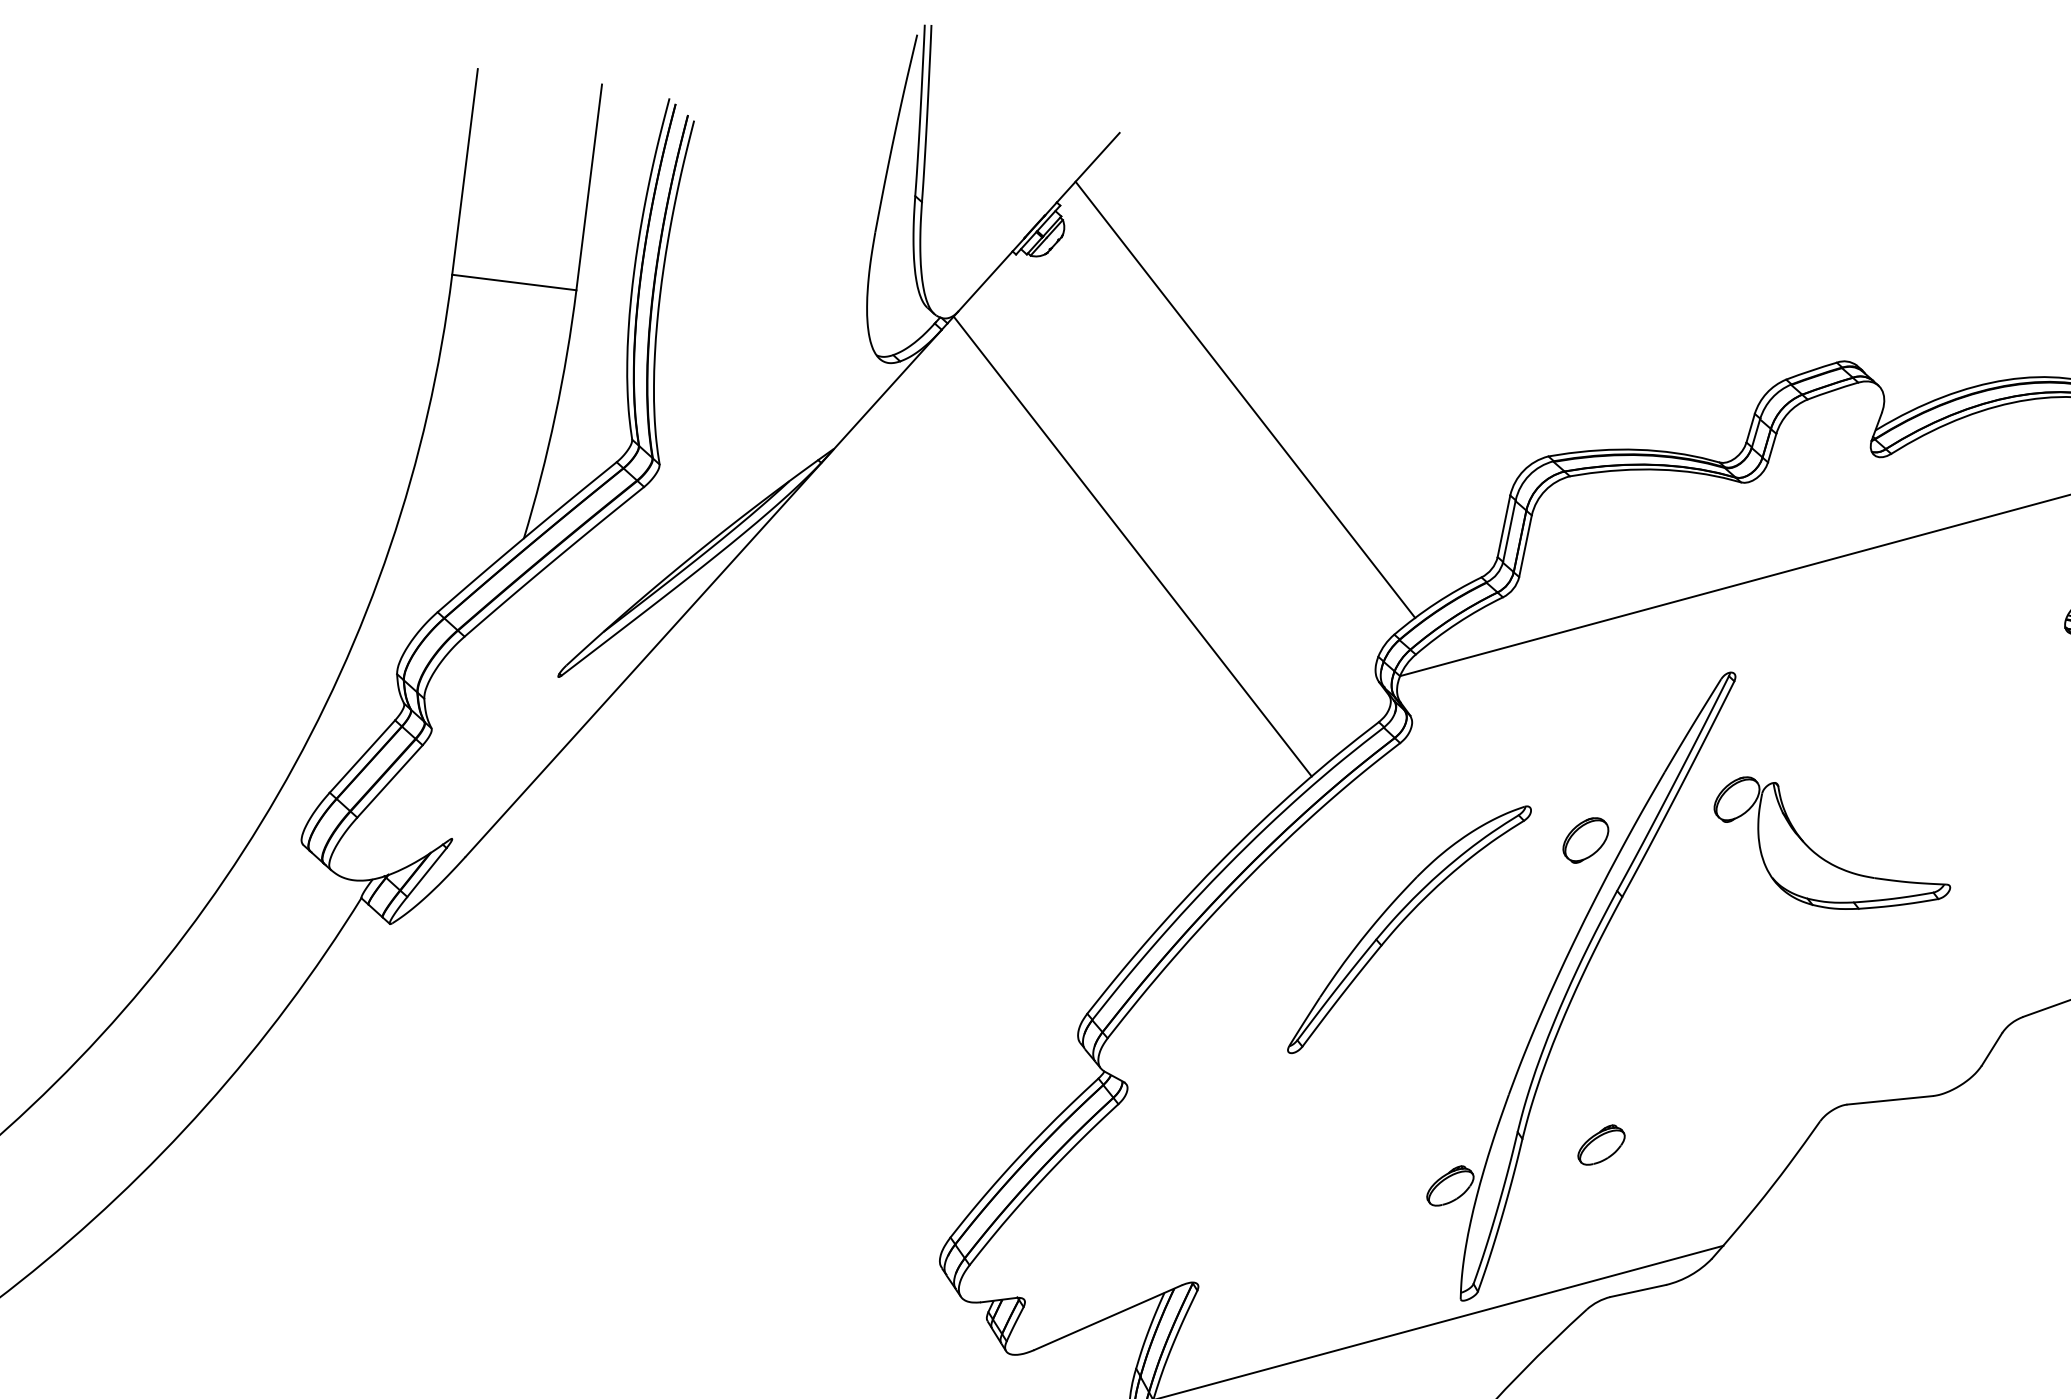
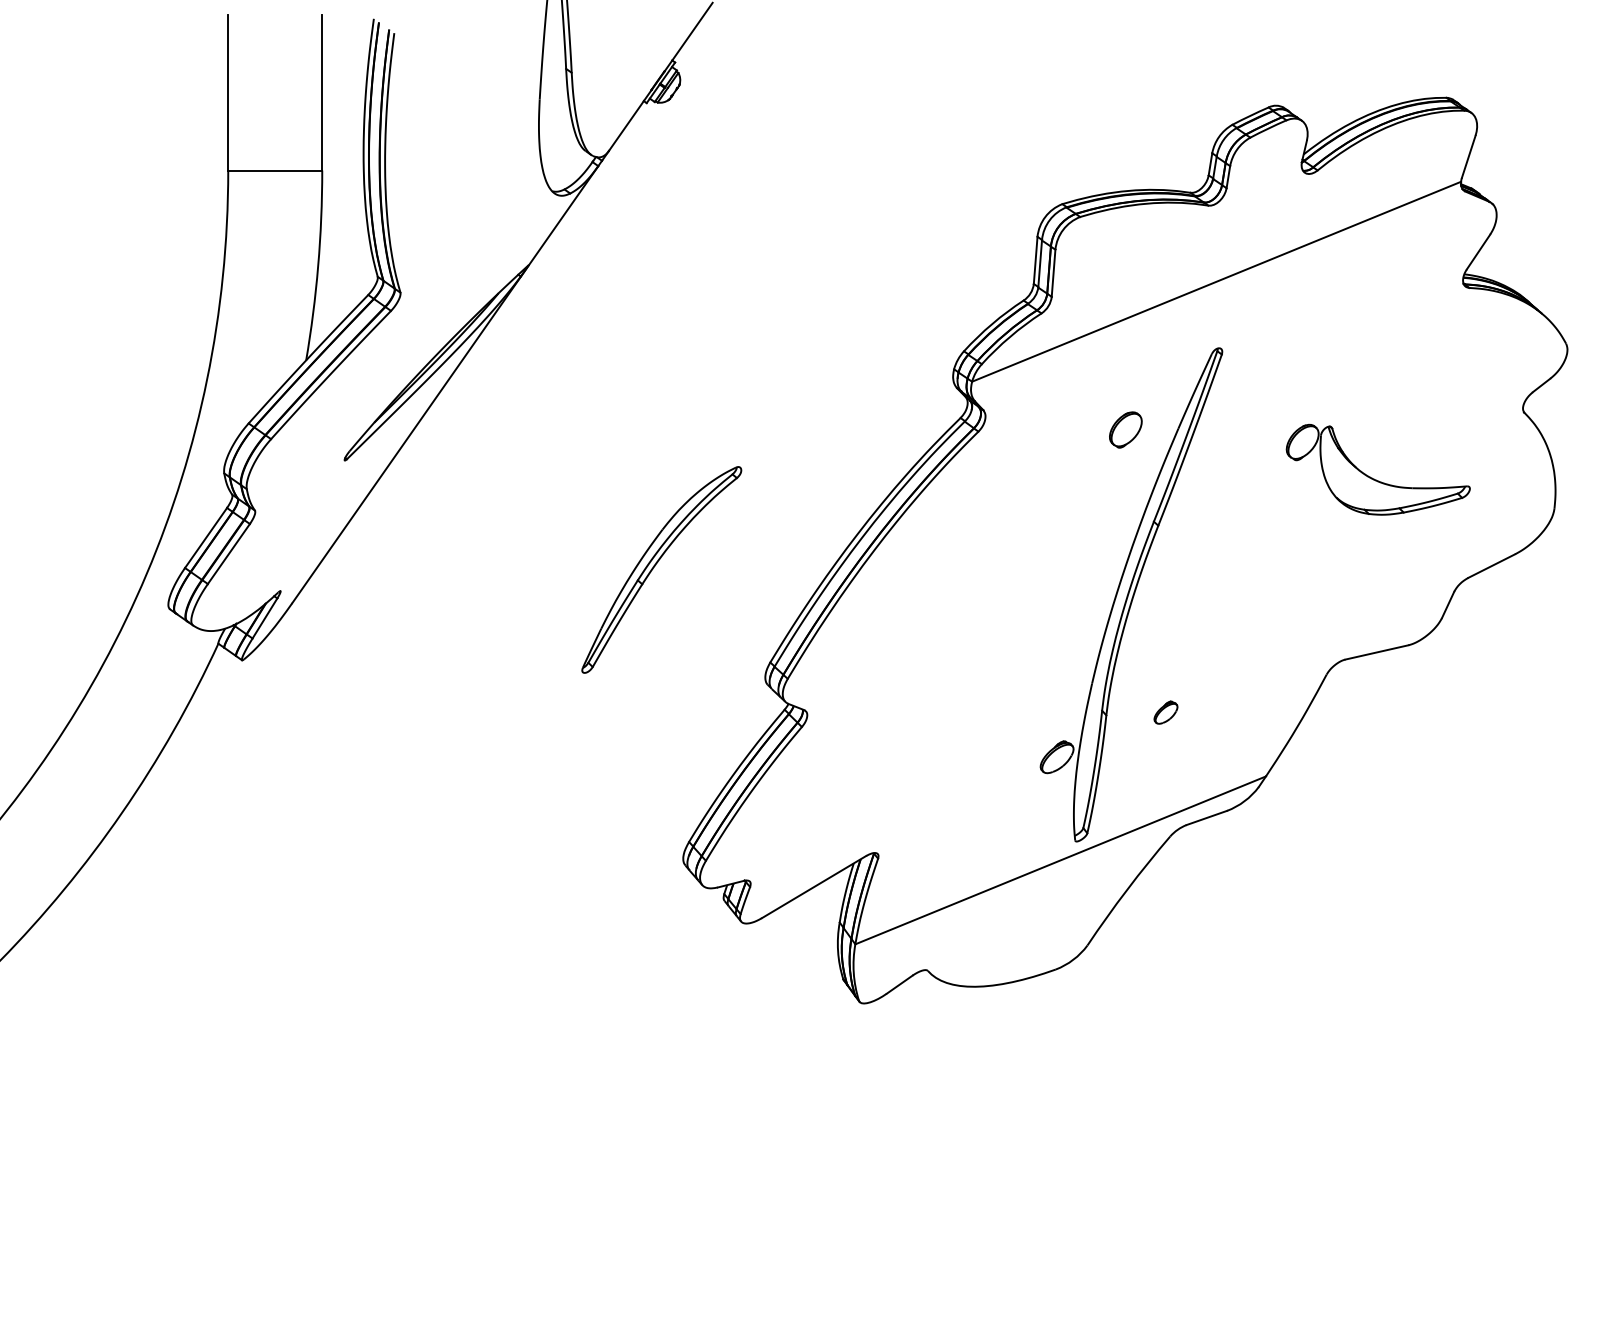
line: (1245, 399) -> (831, 189), removed
line: (1132, 545) -> (760, 309), removed
part: (1585, 839) -> (1125, 429), moved
part: (1823, 857) -> (1372, 477), moved
part: (1401, 924) -> (655, 566), moved
part: (1601, 1144) -> (1165, 712), size x0.7

